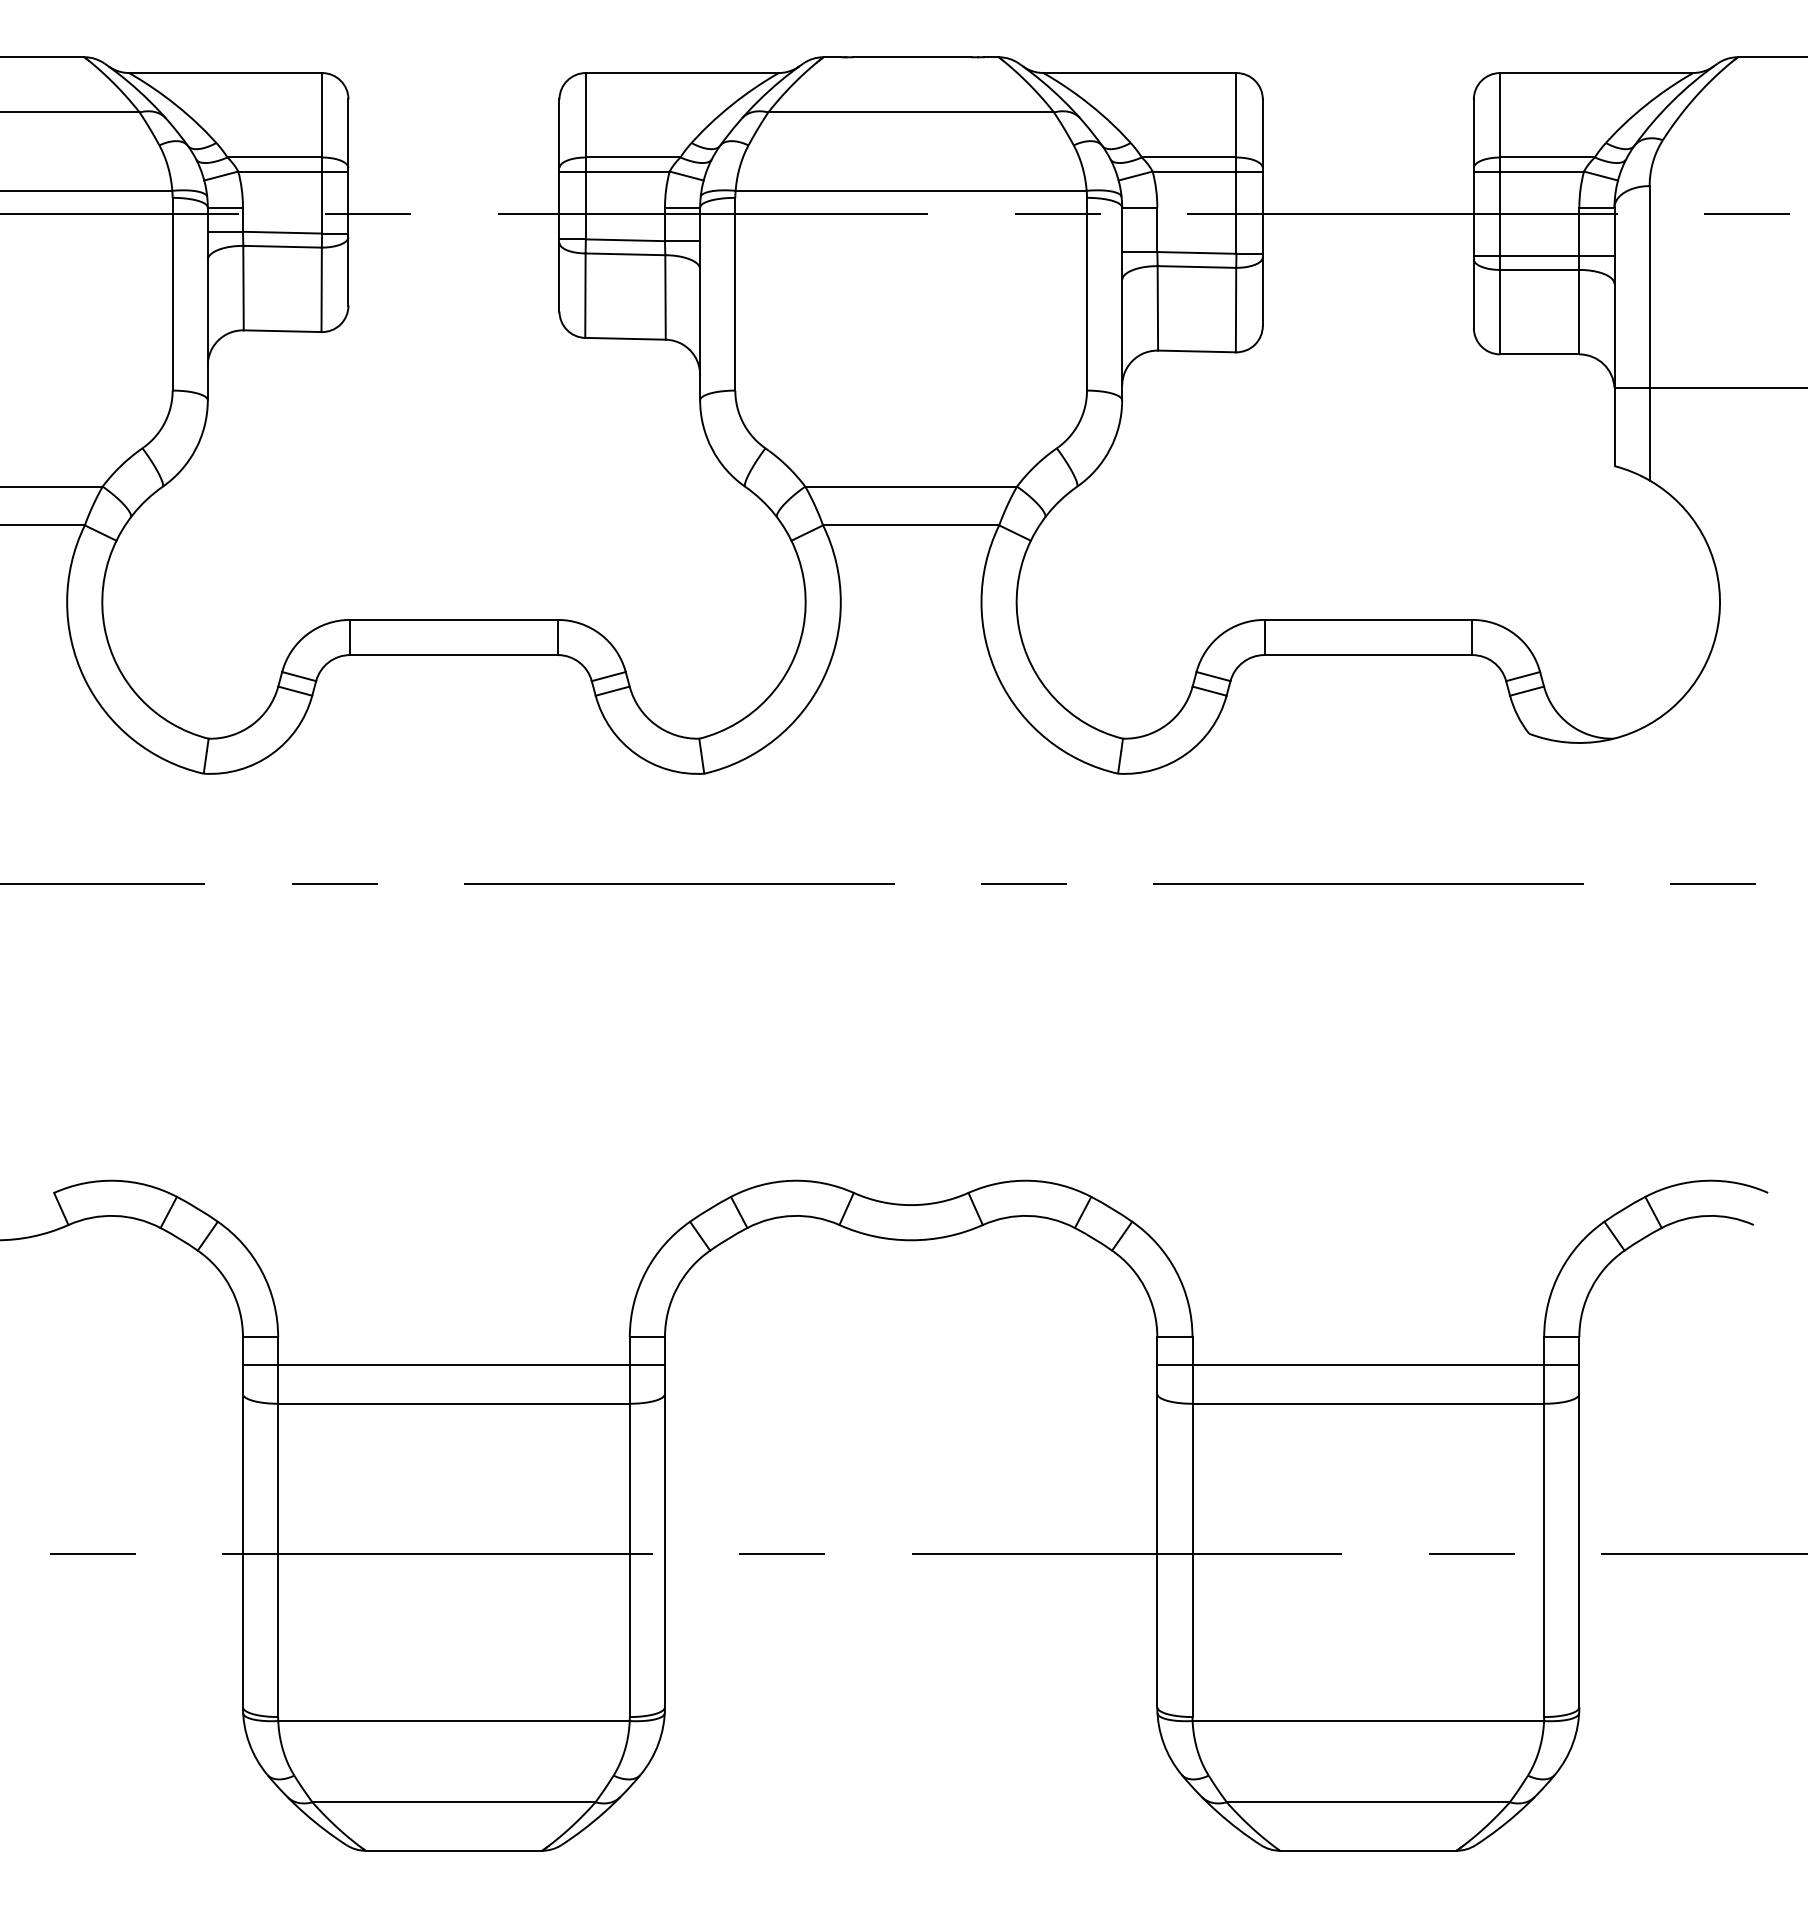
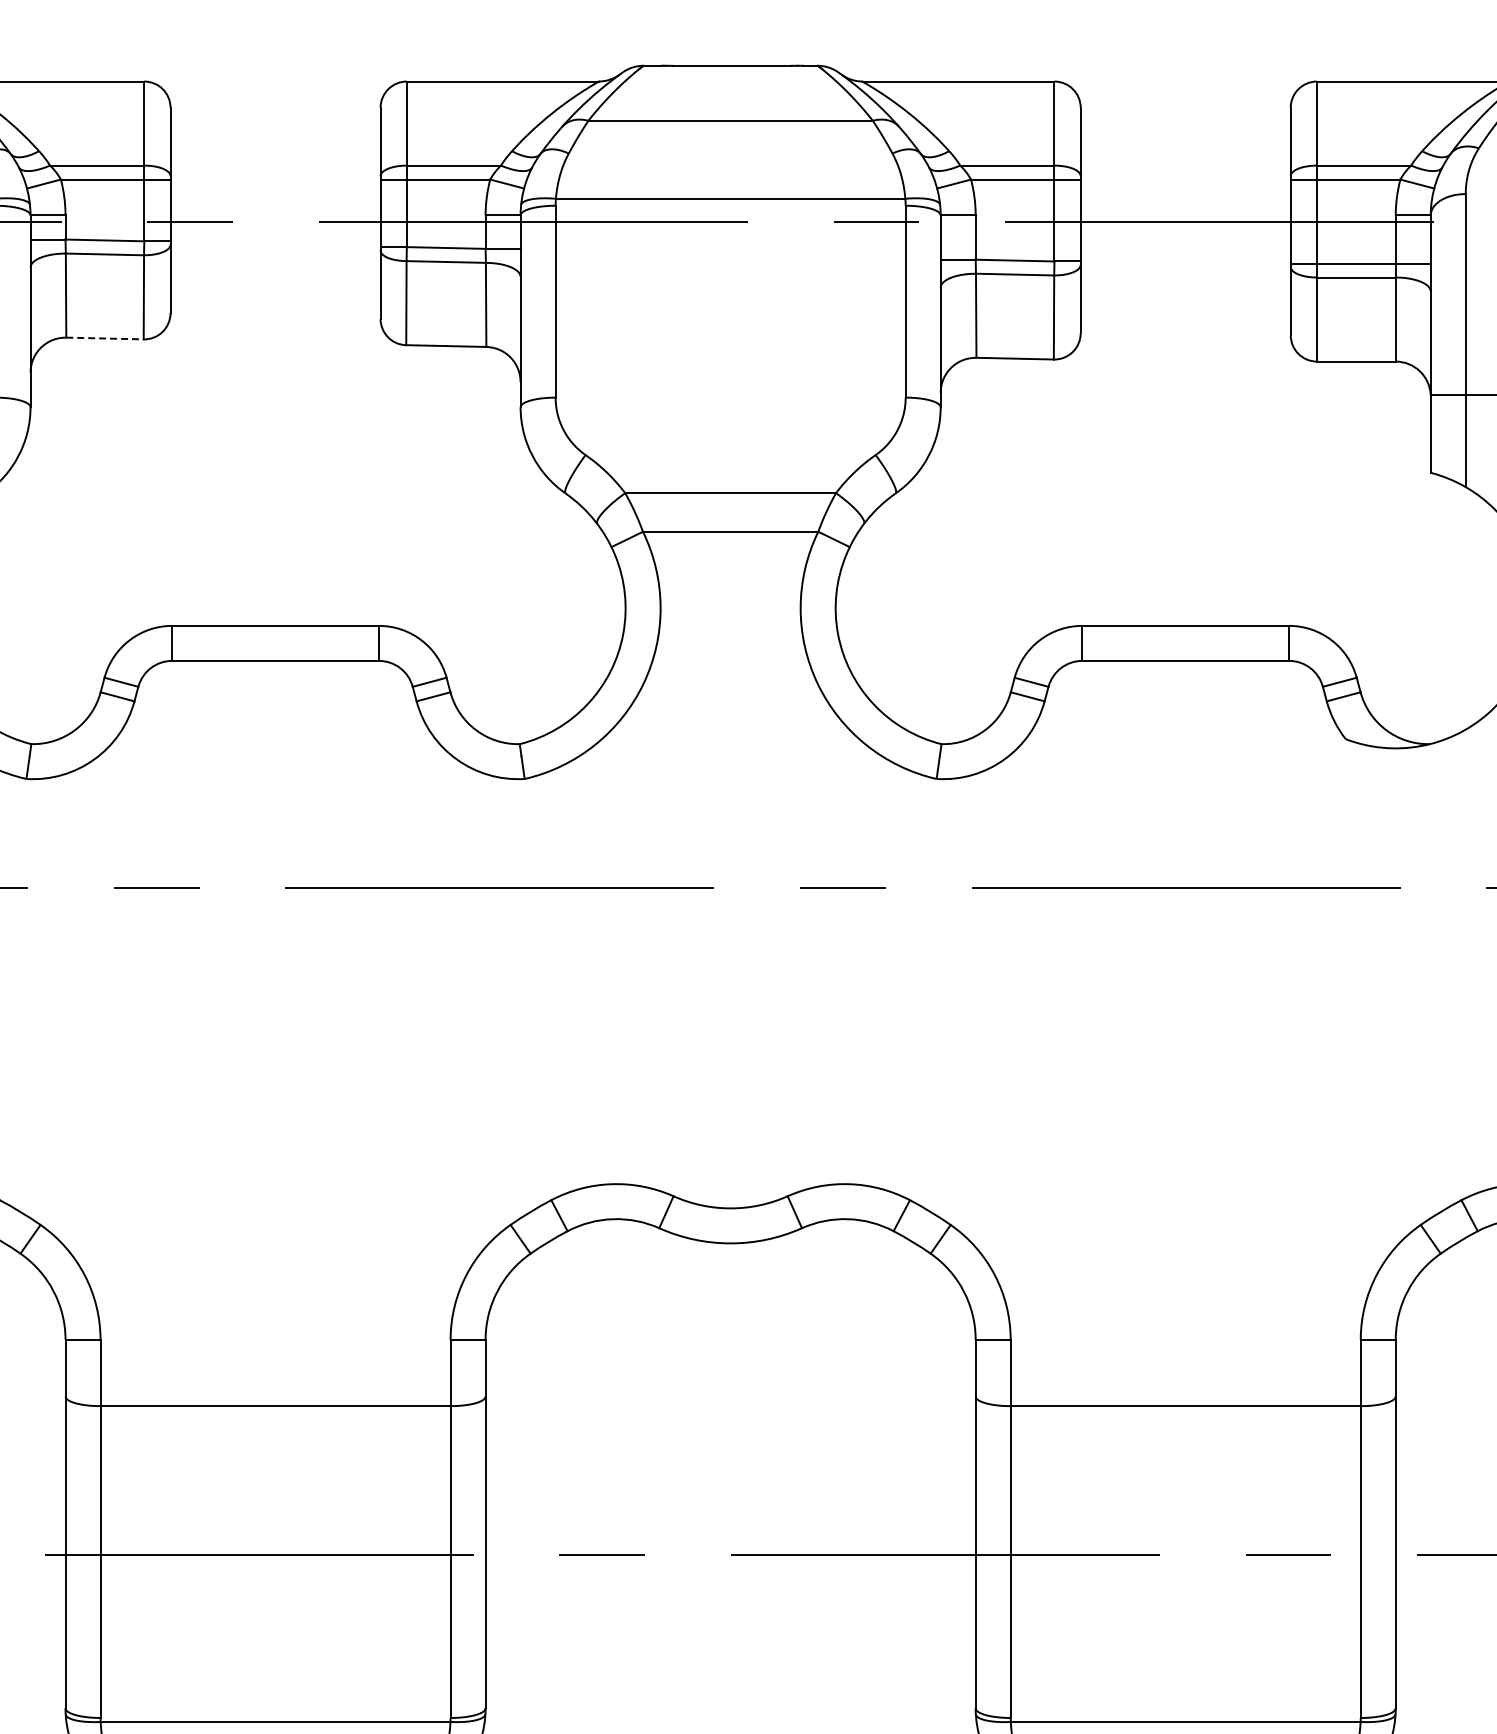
line: (282, 331) -> (104, 338), solid -> dashed
line: (453, 1365) -> (275, 1368), removed
line: (1368, 1365) -> (1185, 1368), removed

